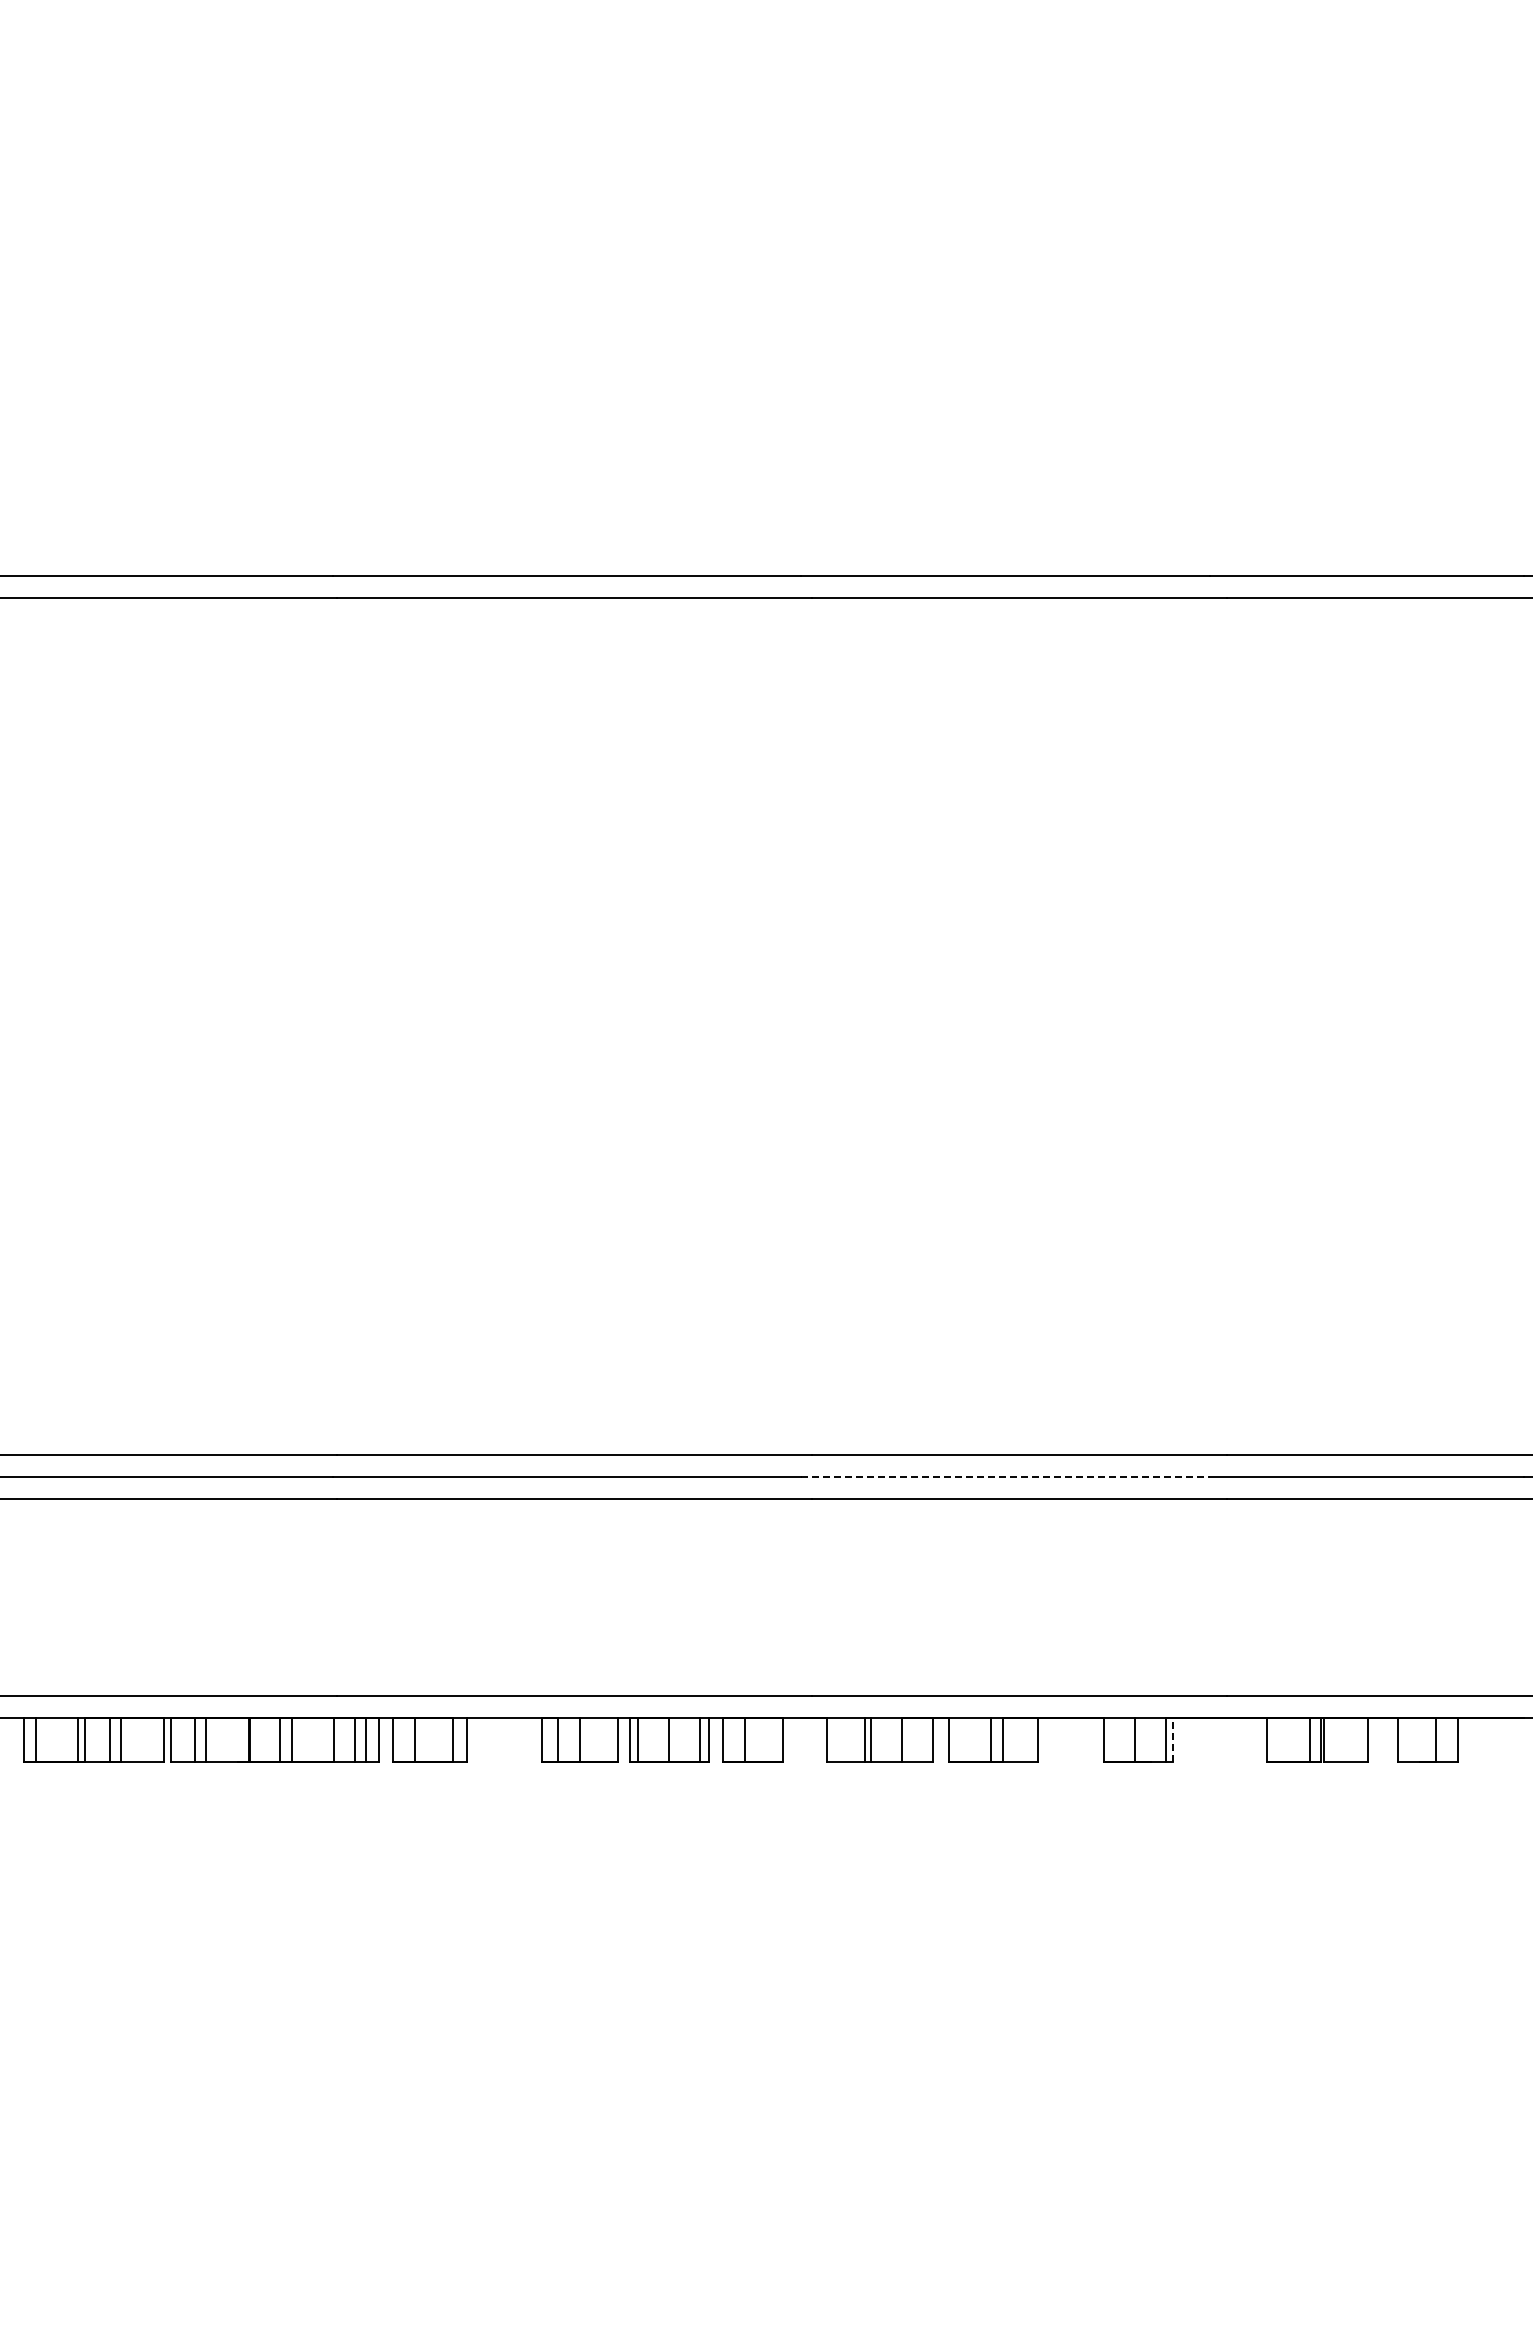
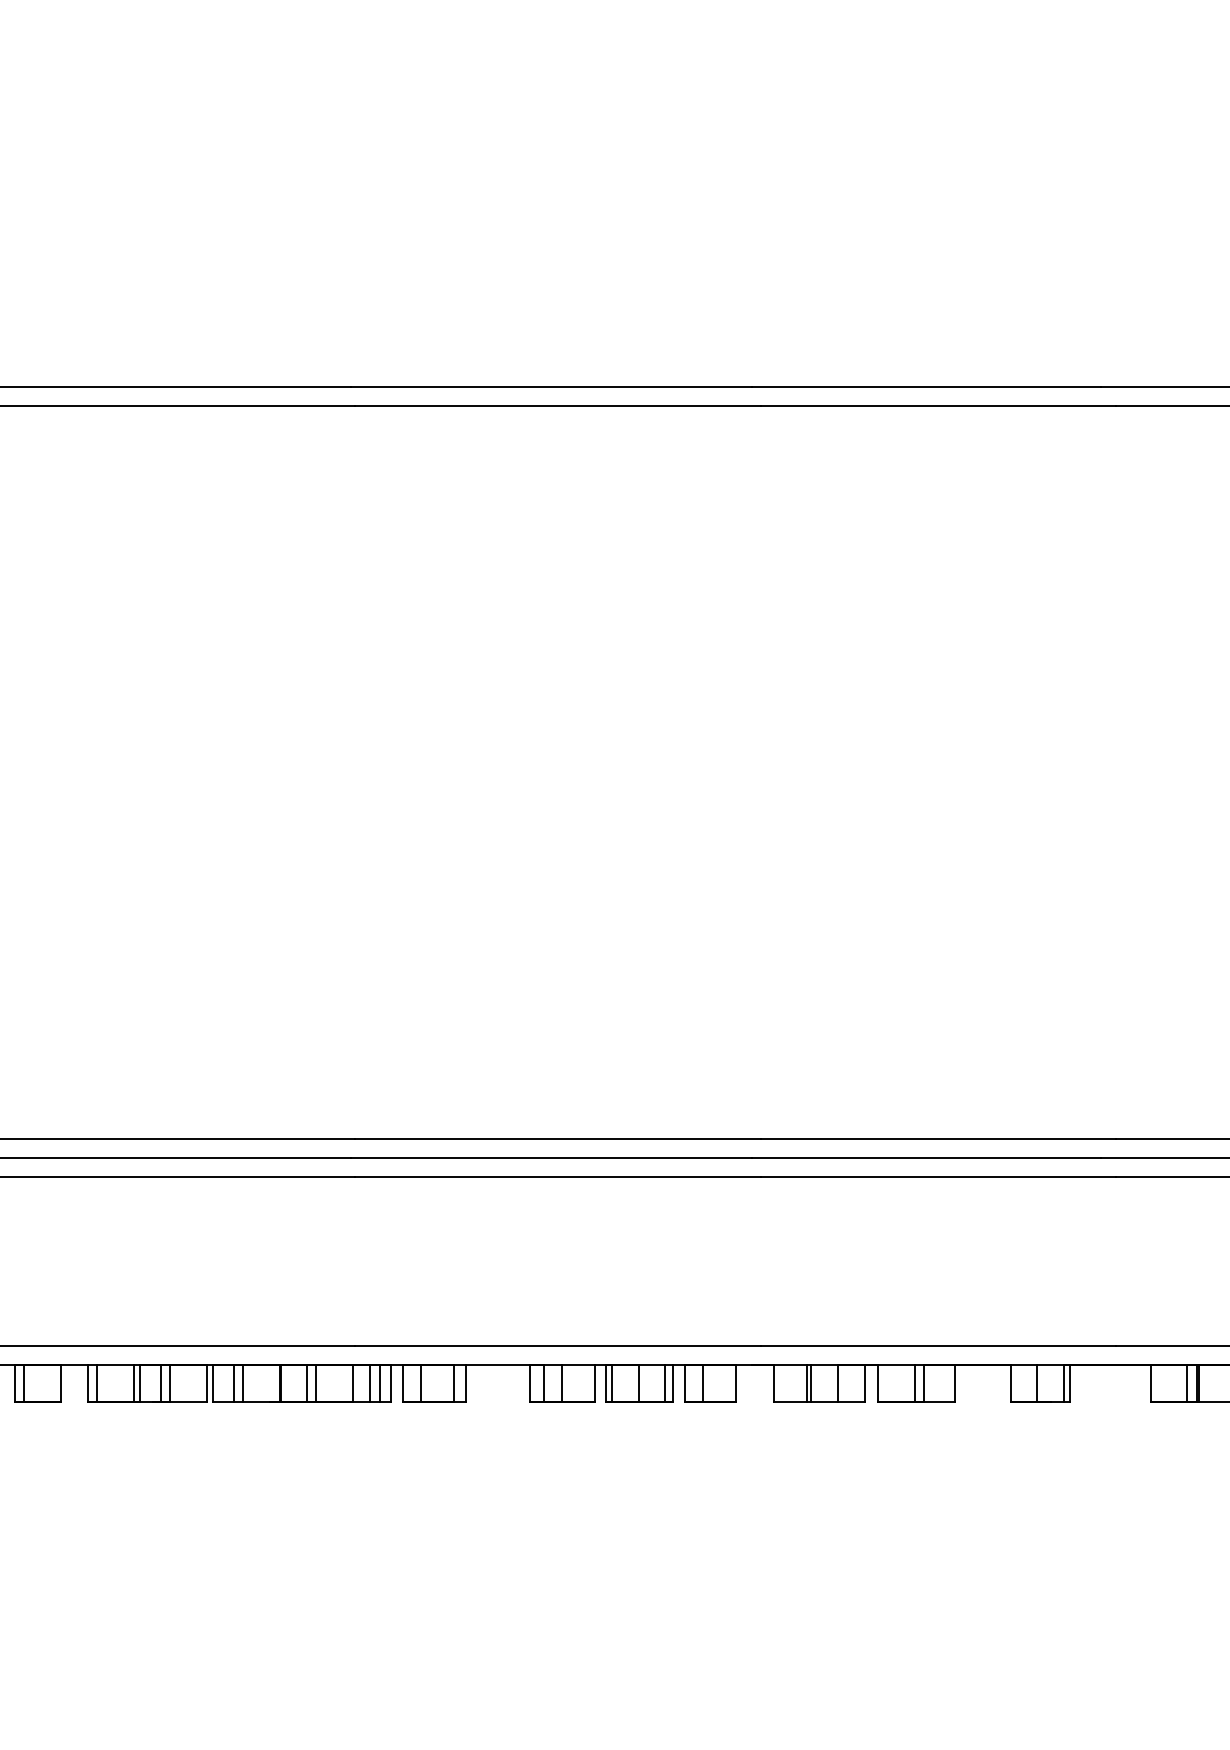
line: (1005, 1476) -> (926, 1157), dashed -> solid
line: (1172, 1740) -> (1069, 1383), dashed -> solid

